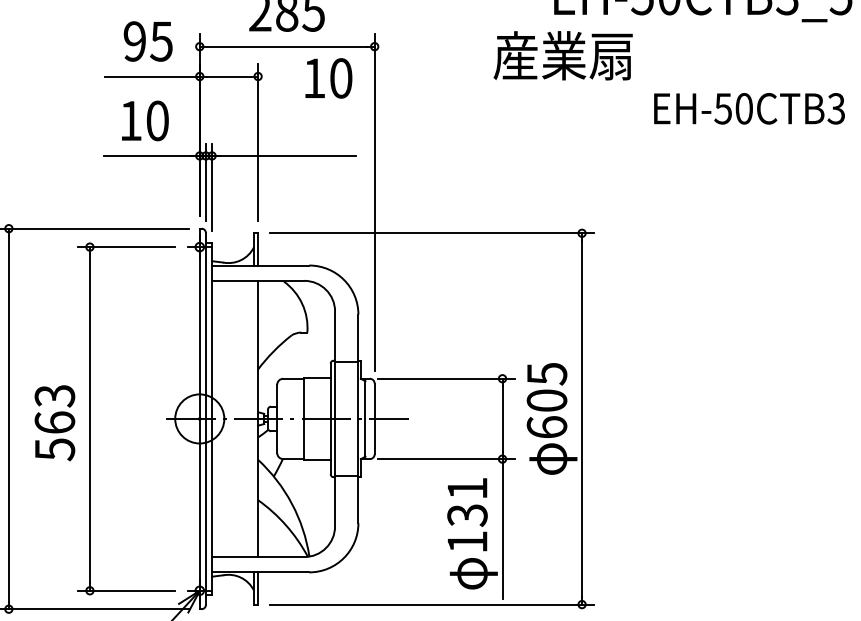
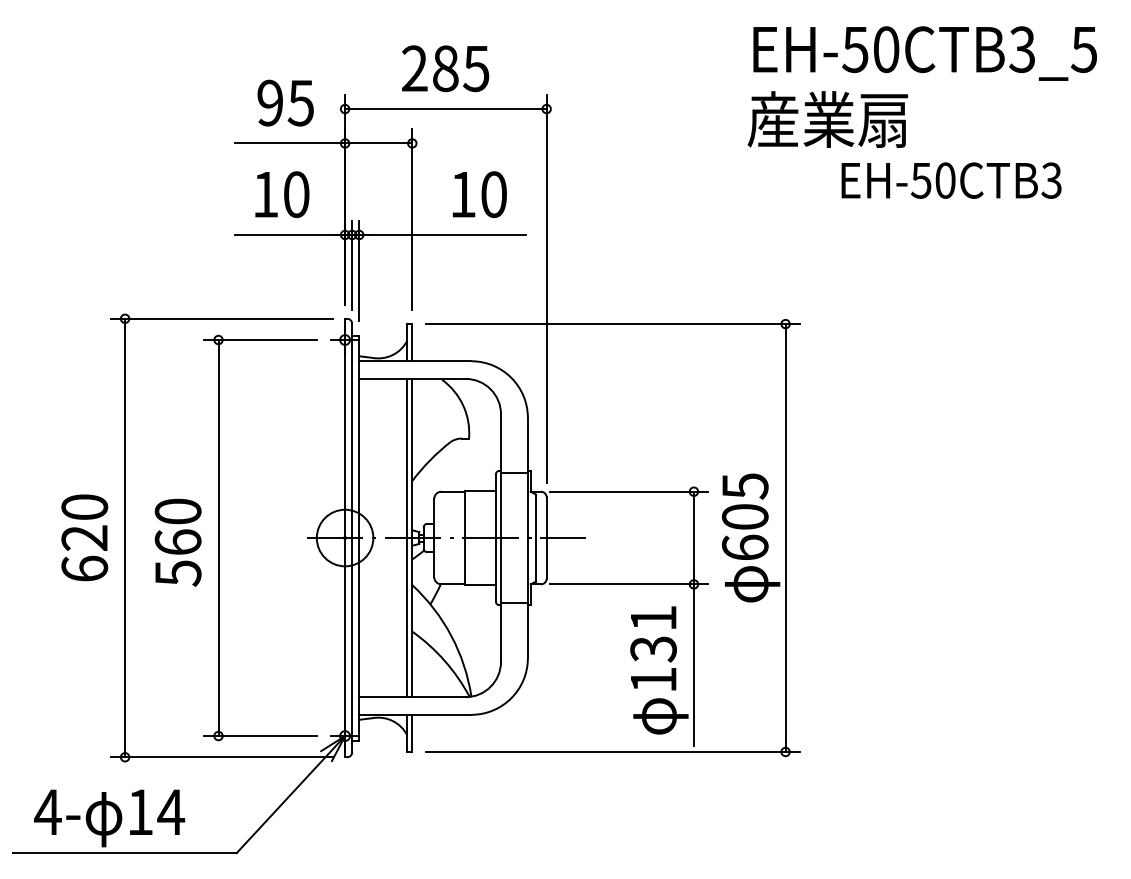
text: (562, 55) -> (827, 119), moved
text: (328, 78) -> (479, 194), moved
text: (749, 108) -> (951, 180), moved
text: (54, 395) -> (177, 511), 563 -> 560
line: (253, 418) -> (407, 537), added

